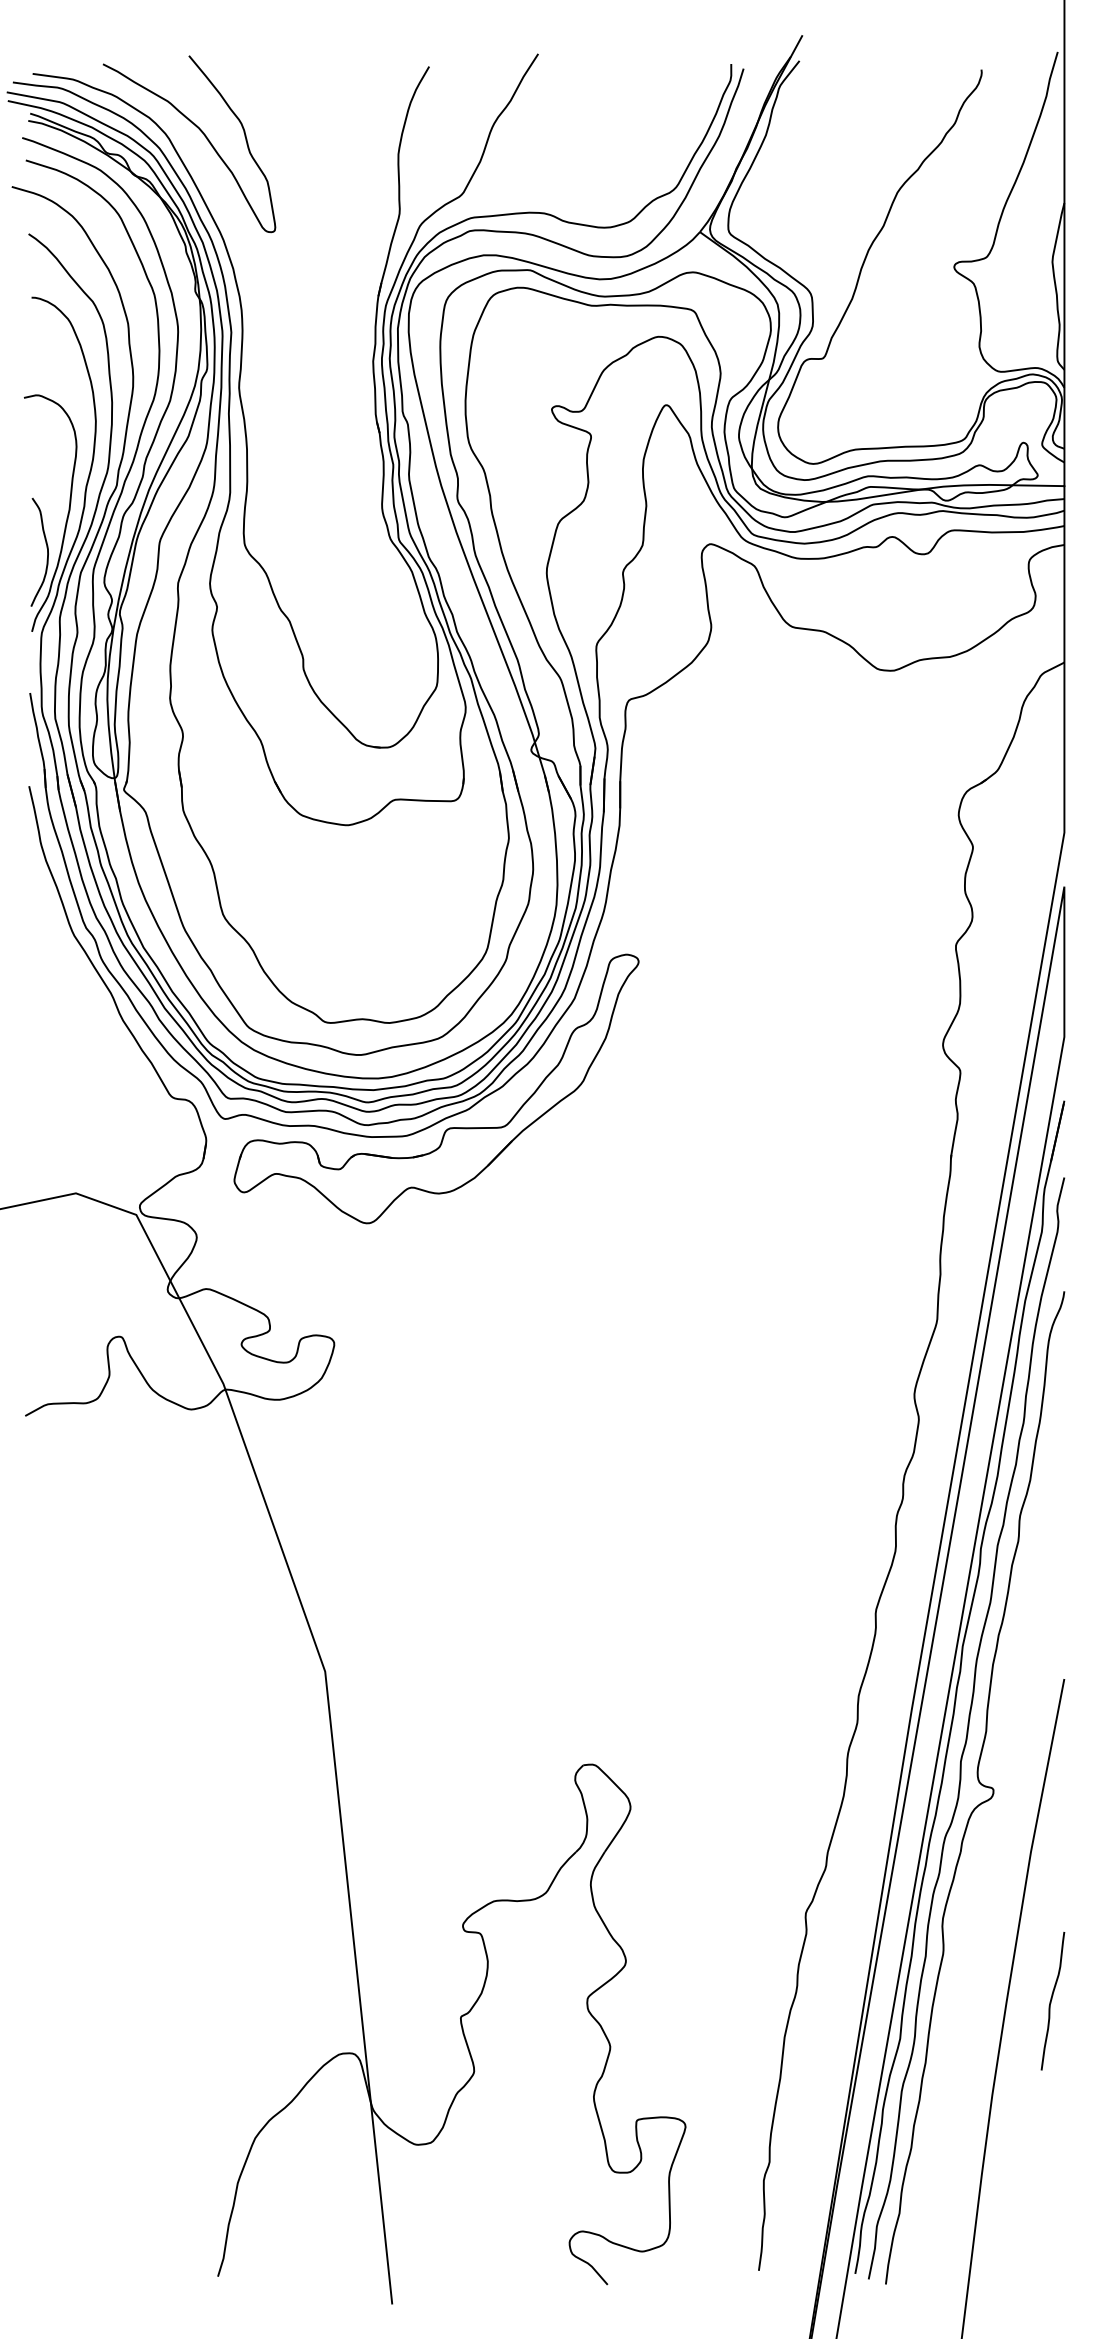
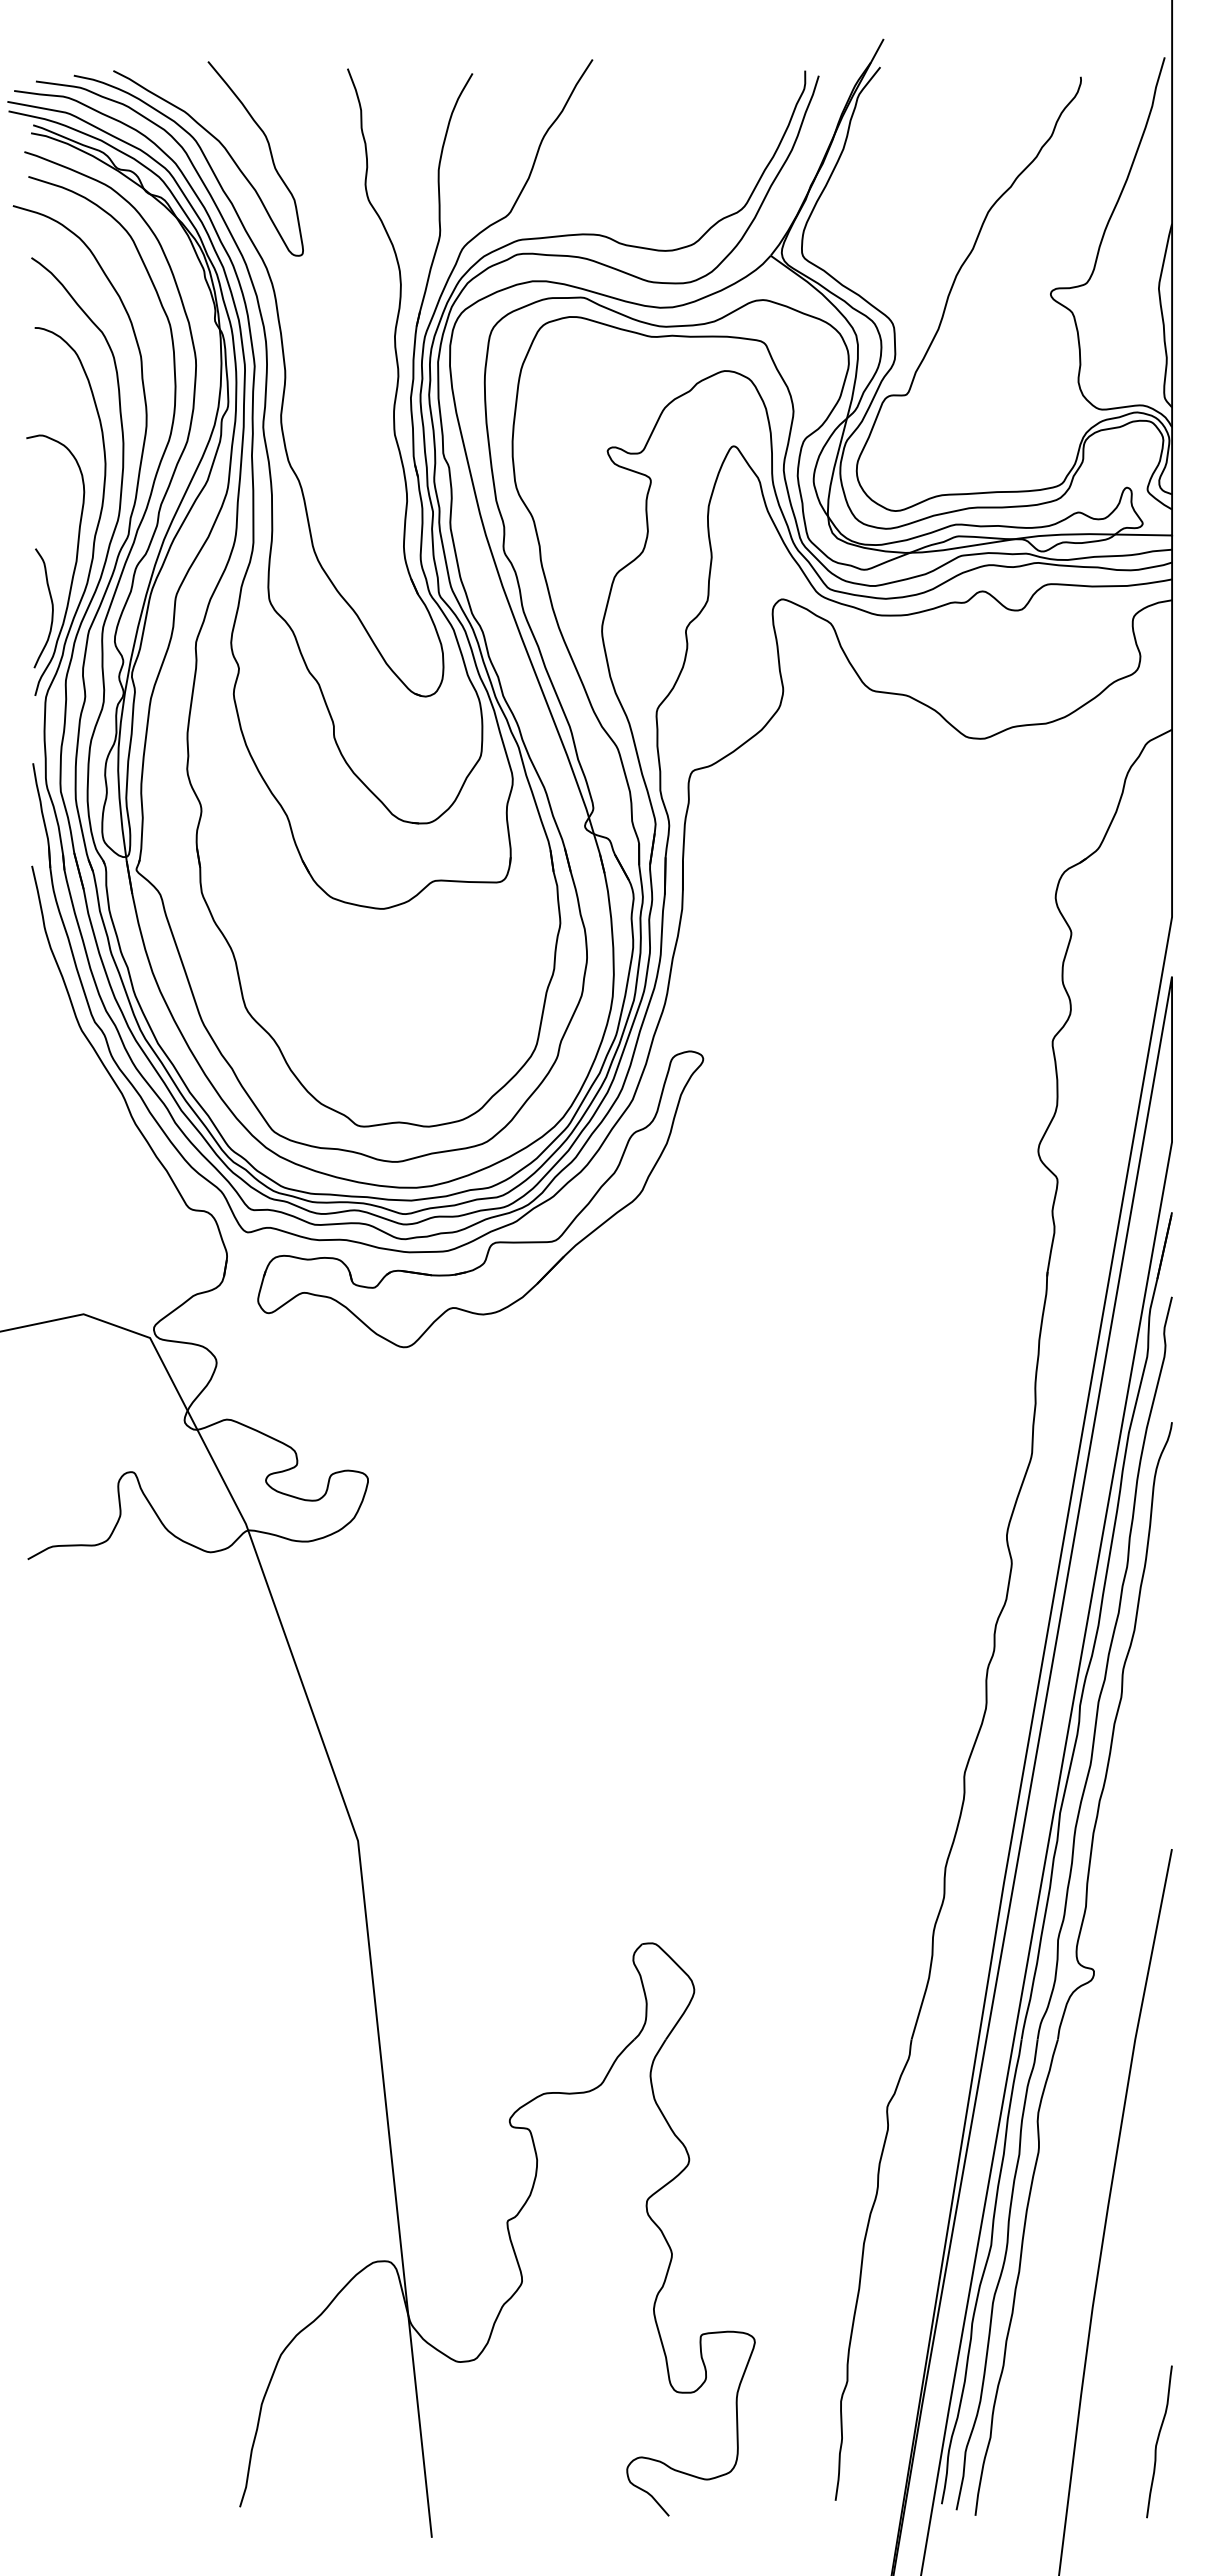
part: (257, 349) -> (283, 385), added
curve: (1052, 2000) -> (1158, 2441), moved

